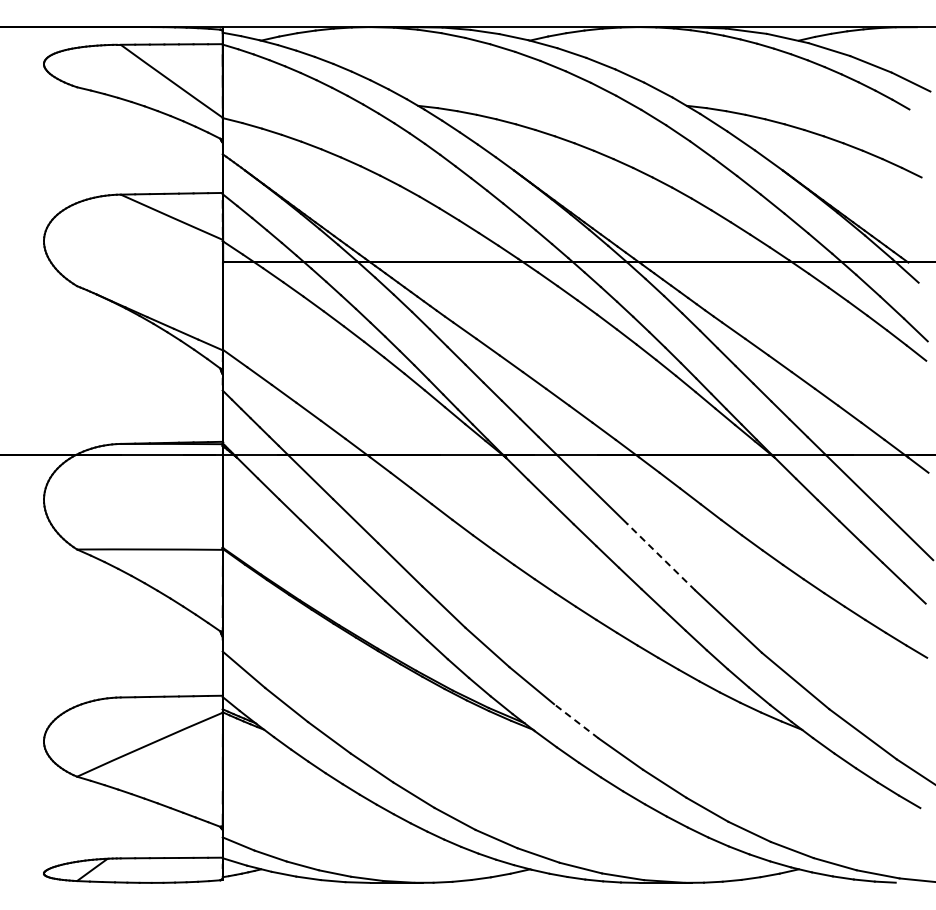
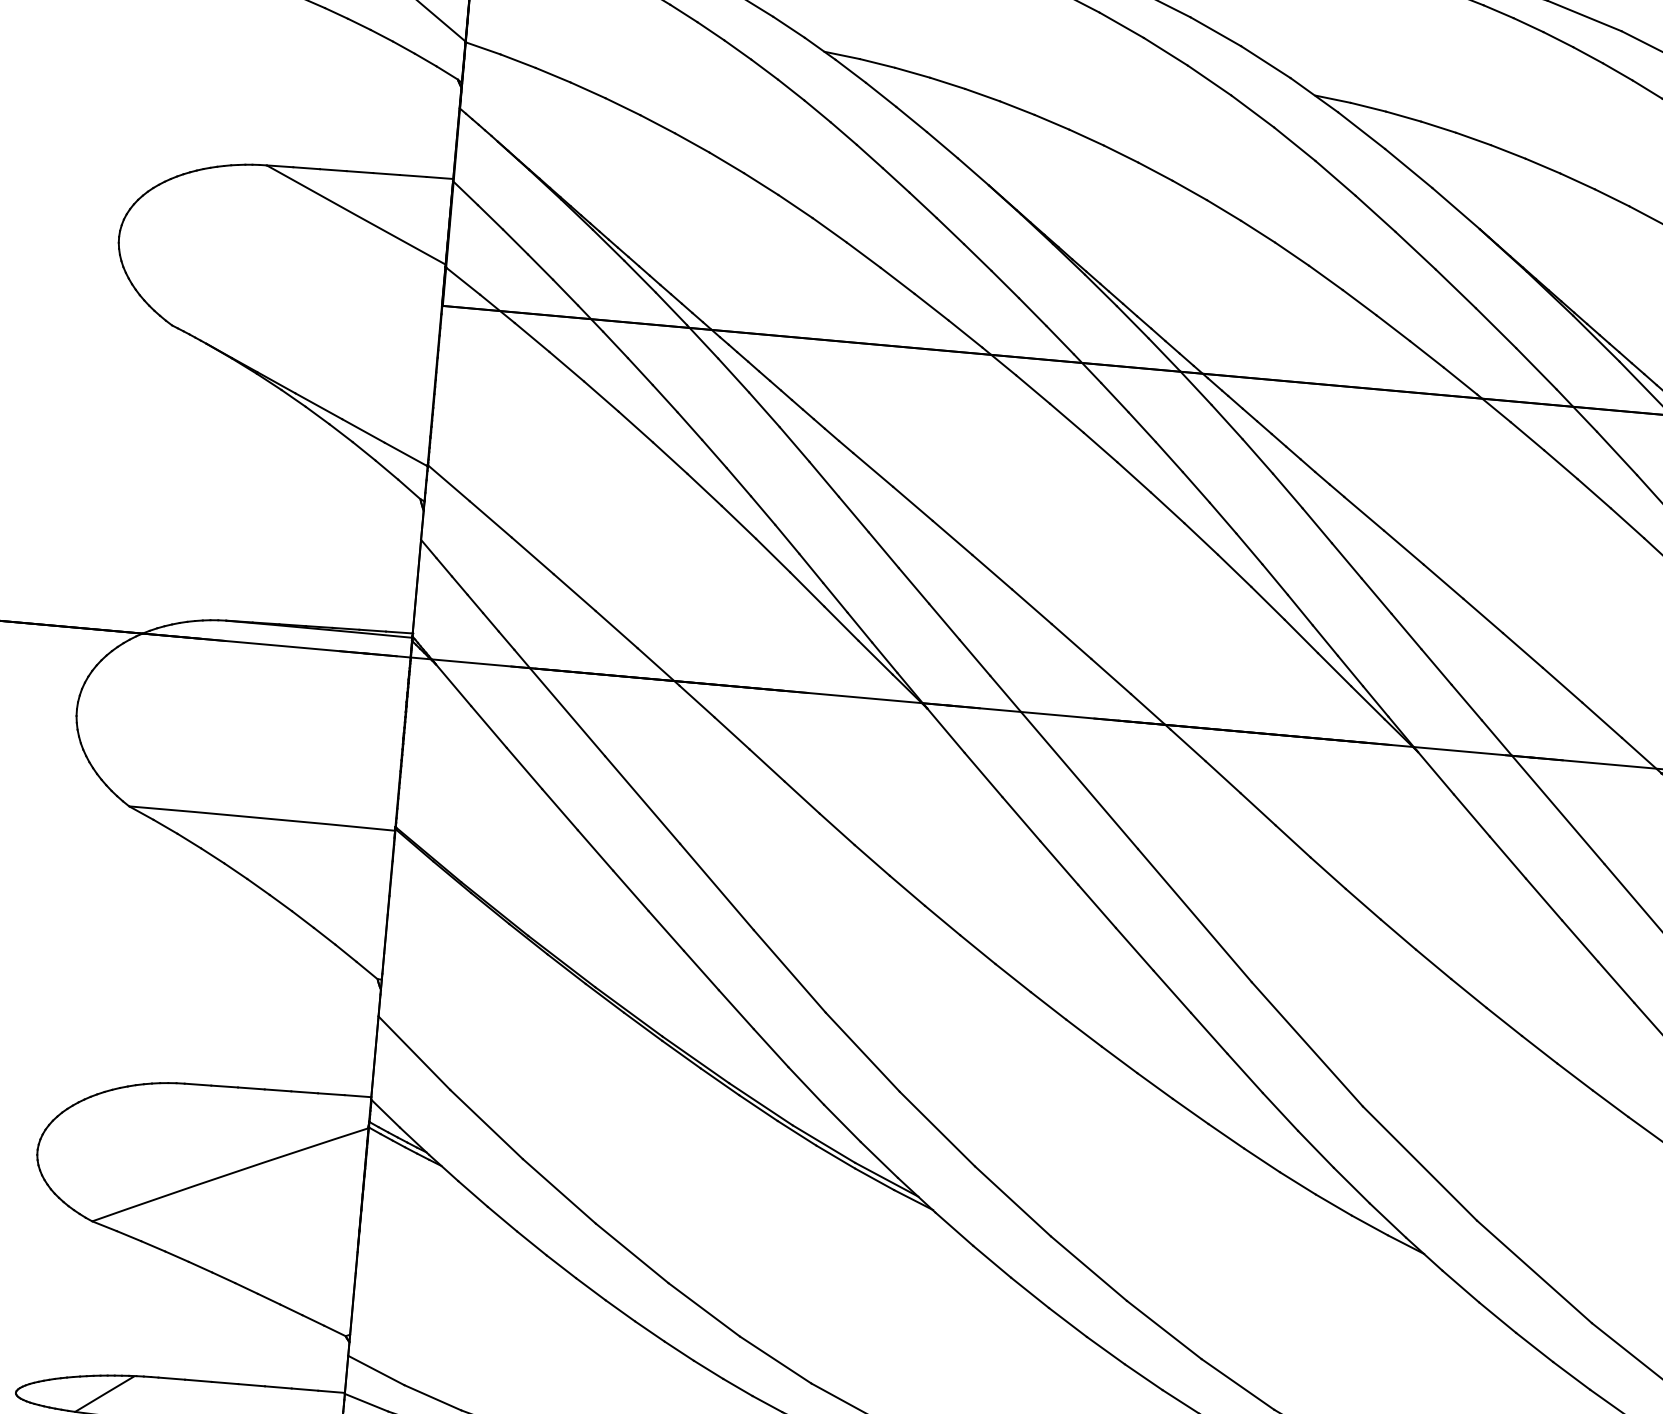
line: (661, 557) -> (1195, 916), dashed -> solid
line: (575, 720) -> (1011, 1199), dashed -> solid

